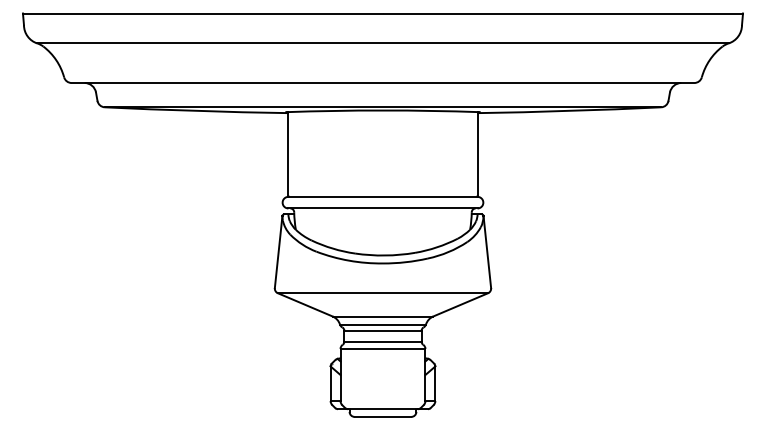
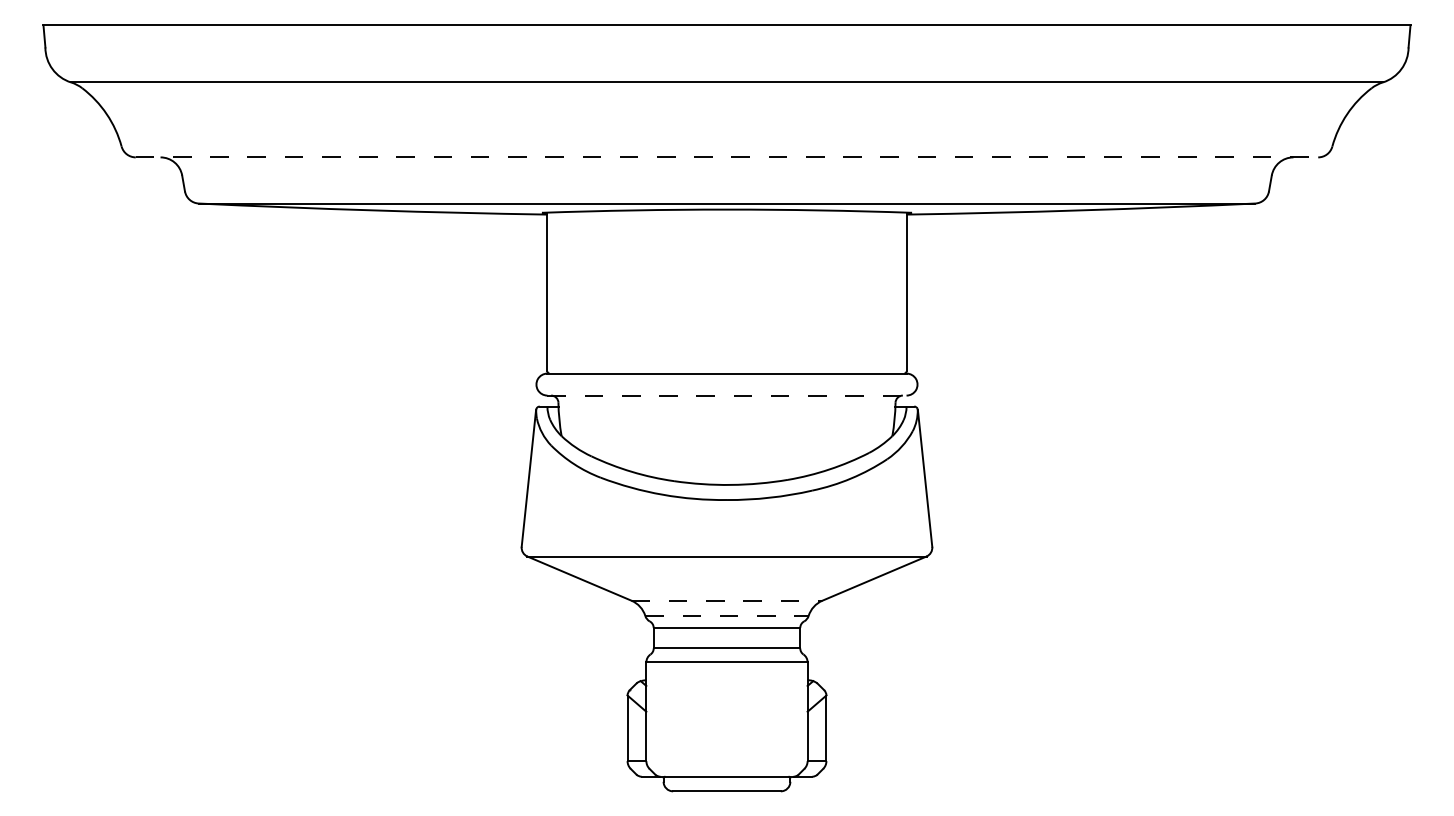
line: (383, 83) -> (727, 158), solid -> dashed
line: (382, 208) -> (726, 395), solid -> dashed
line: (383, 316) -> (727, 600), solid -> dashed
line: (383, 324) -> (727, 615), solid -> dashed

